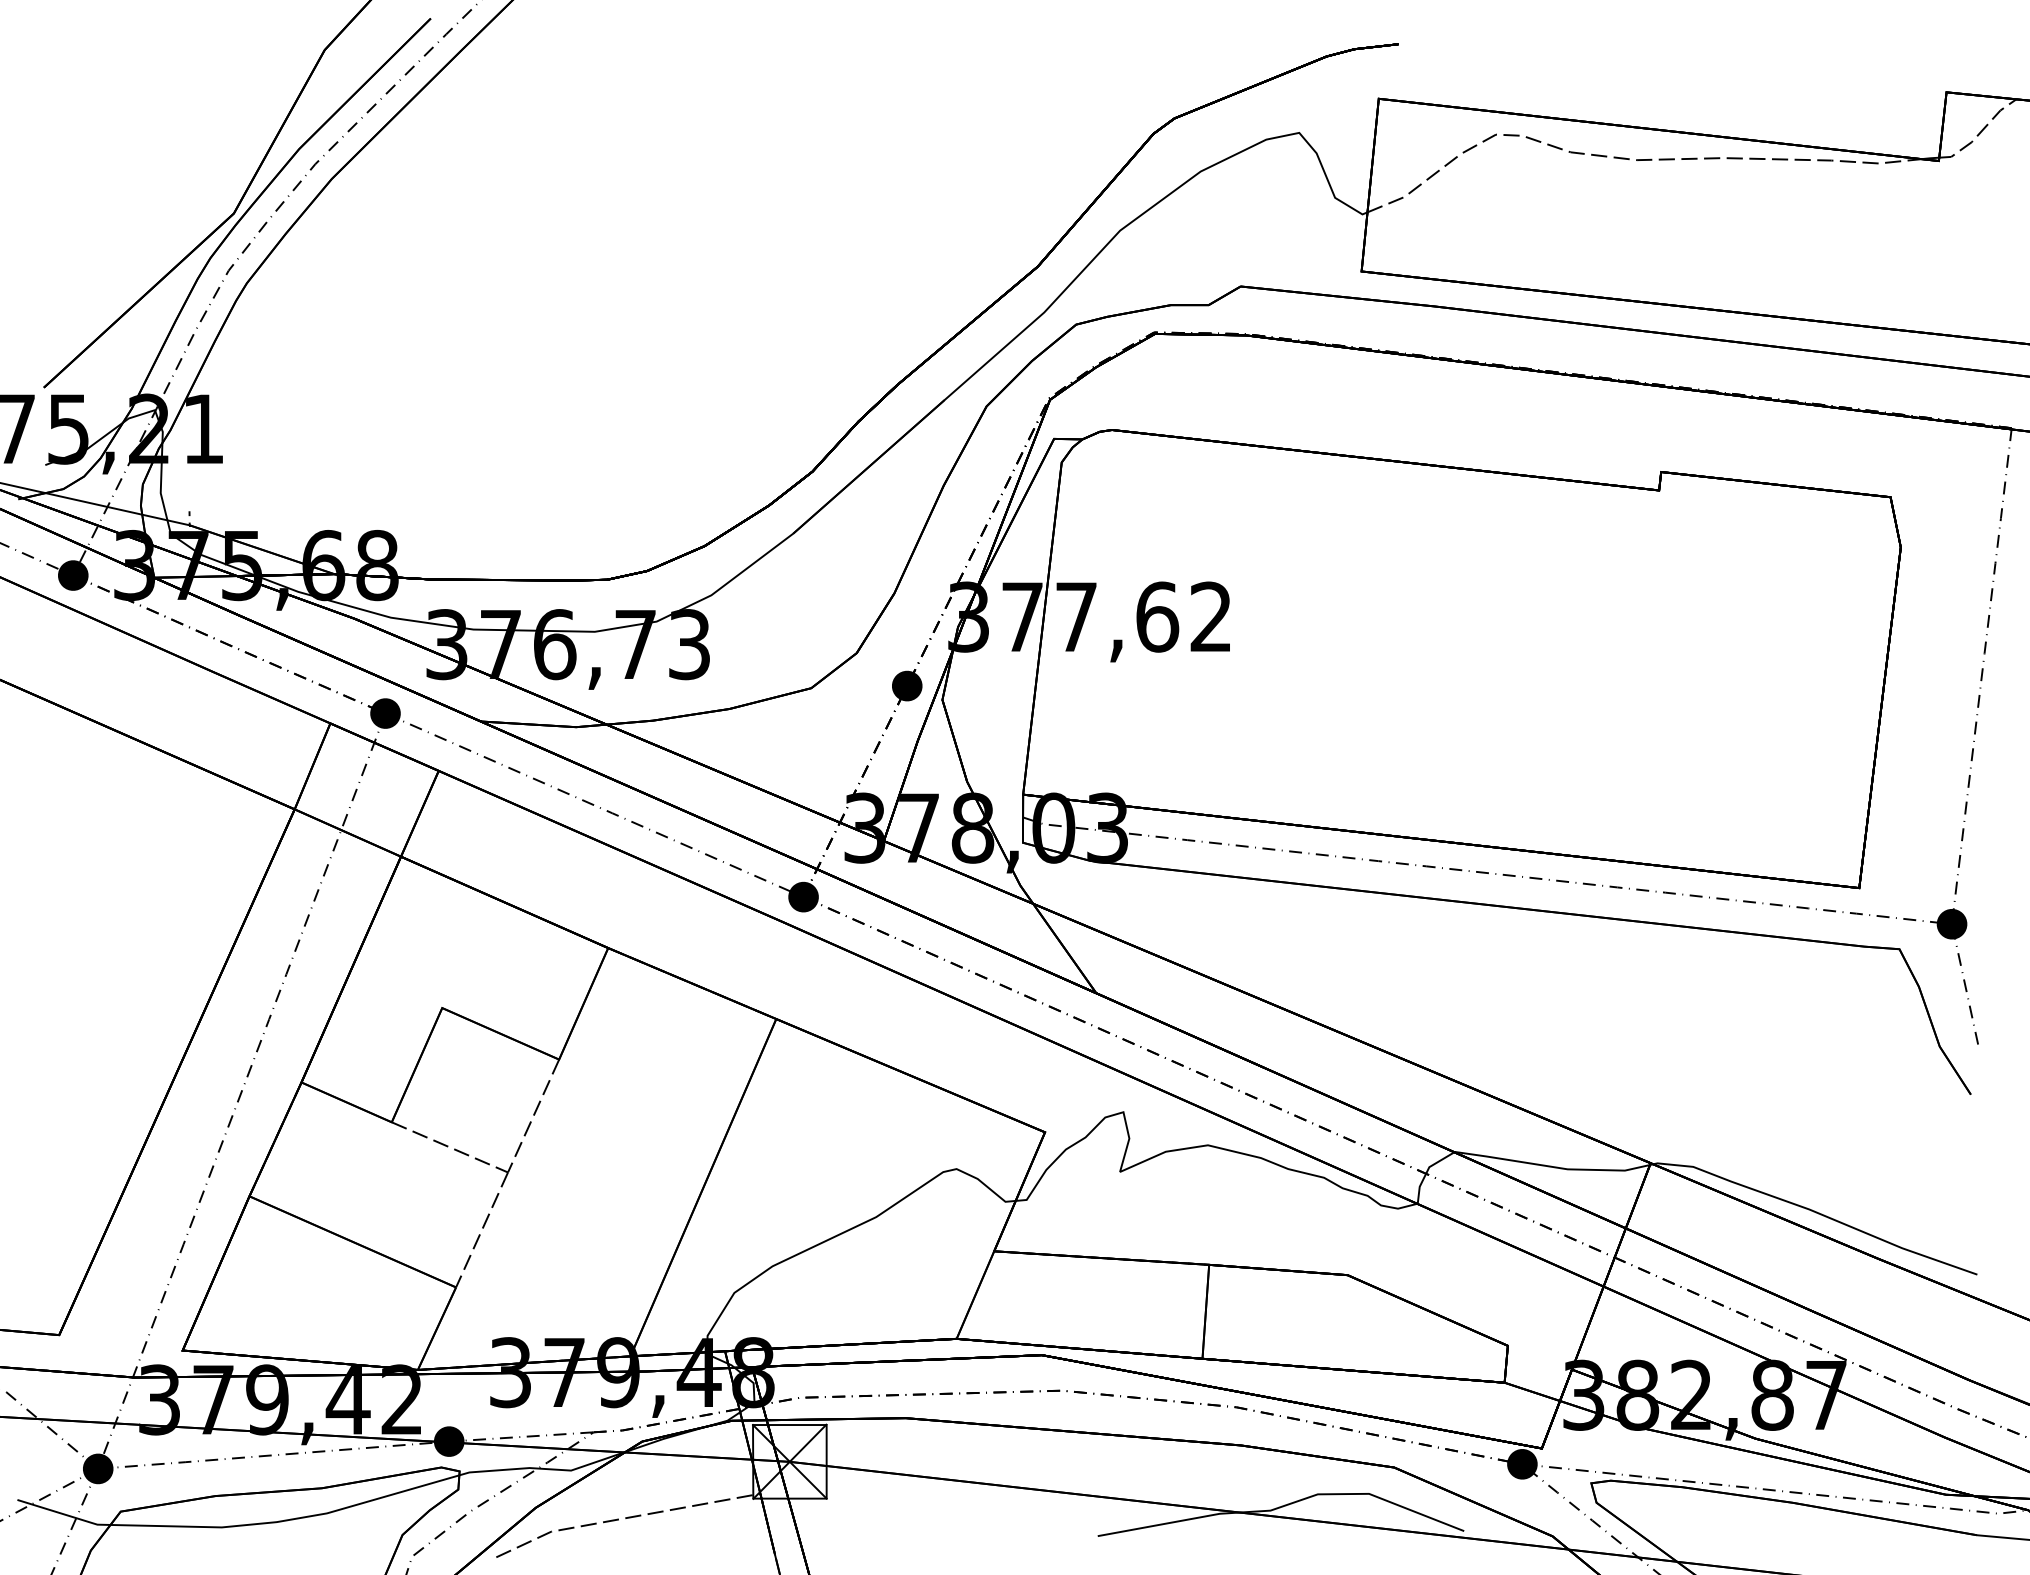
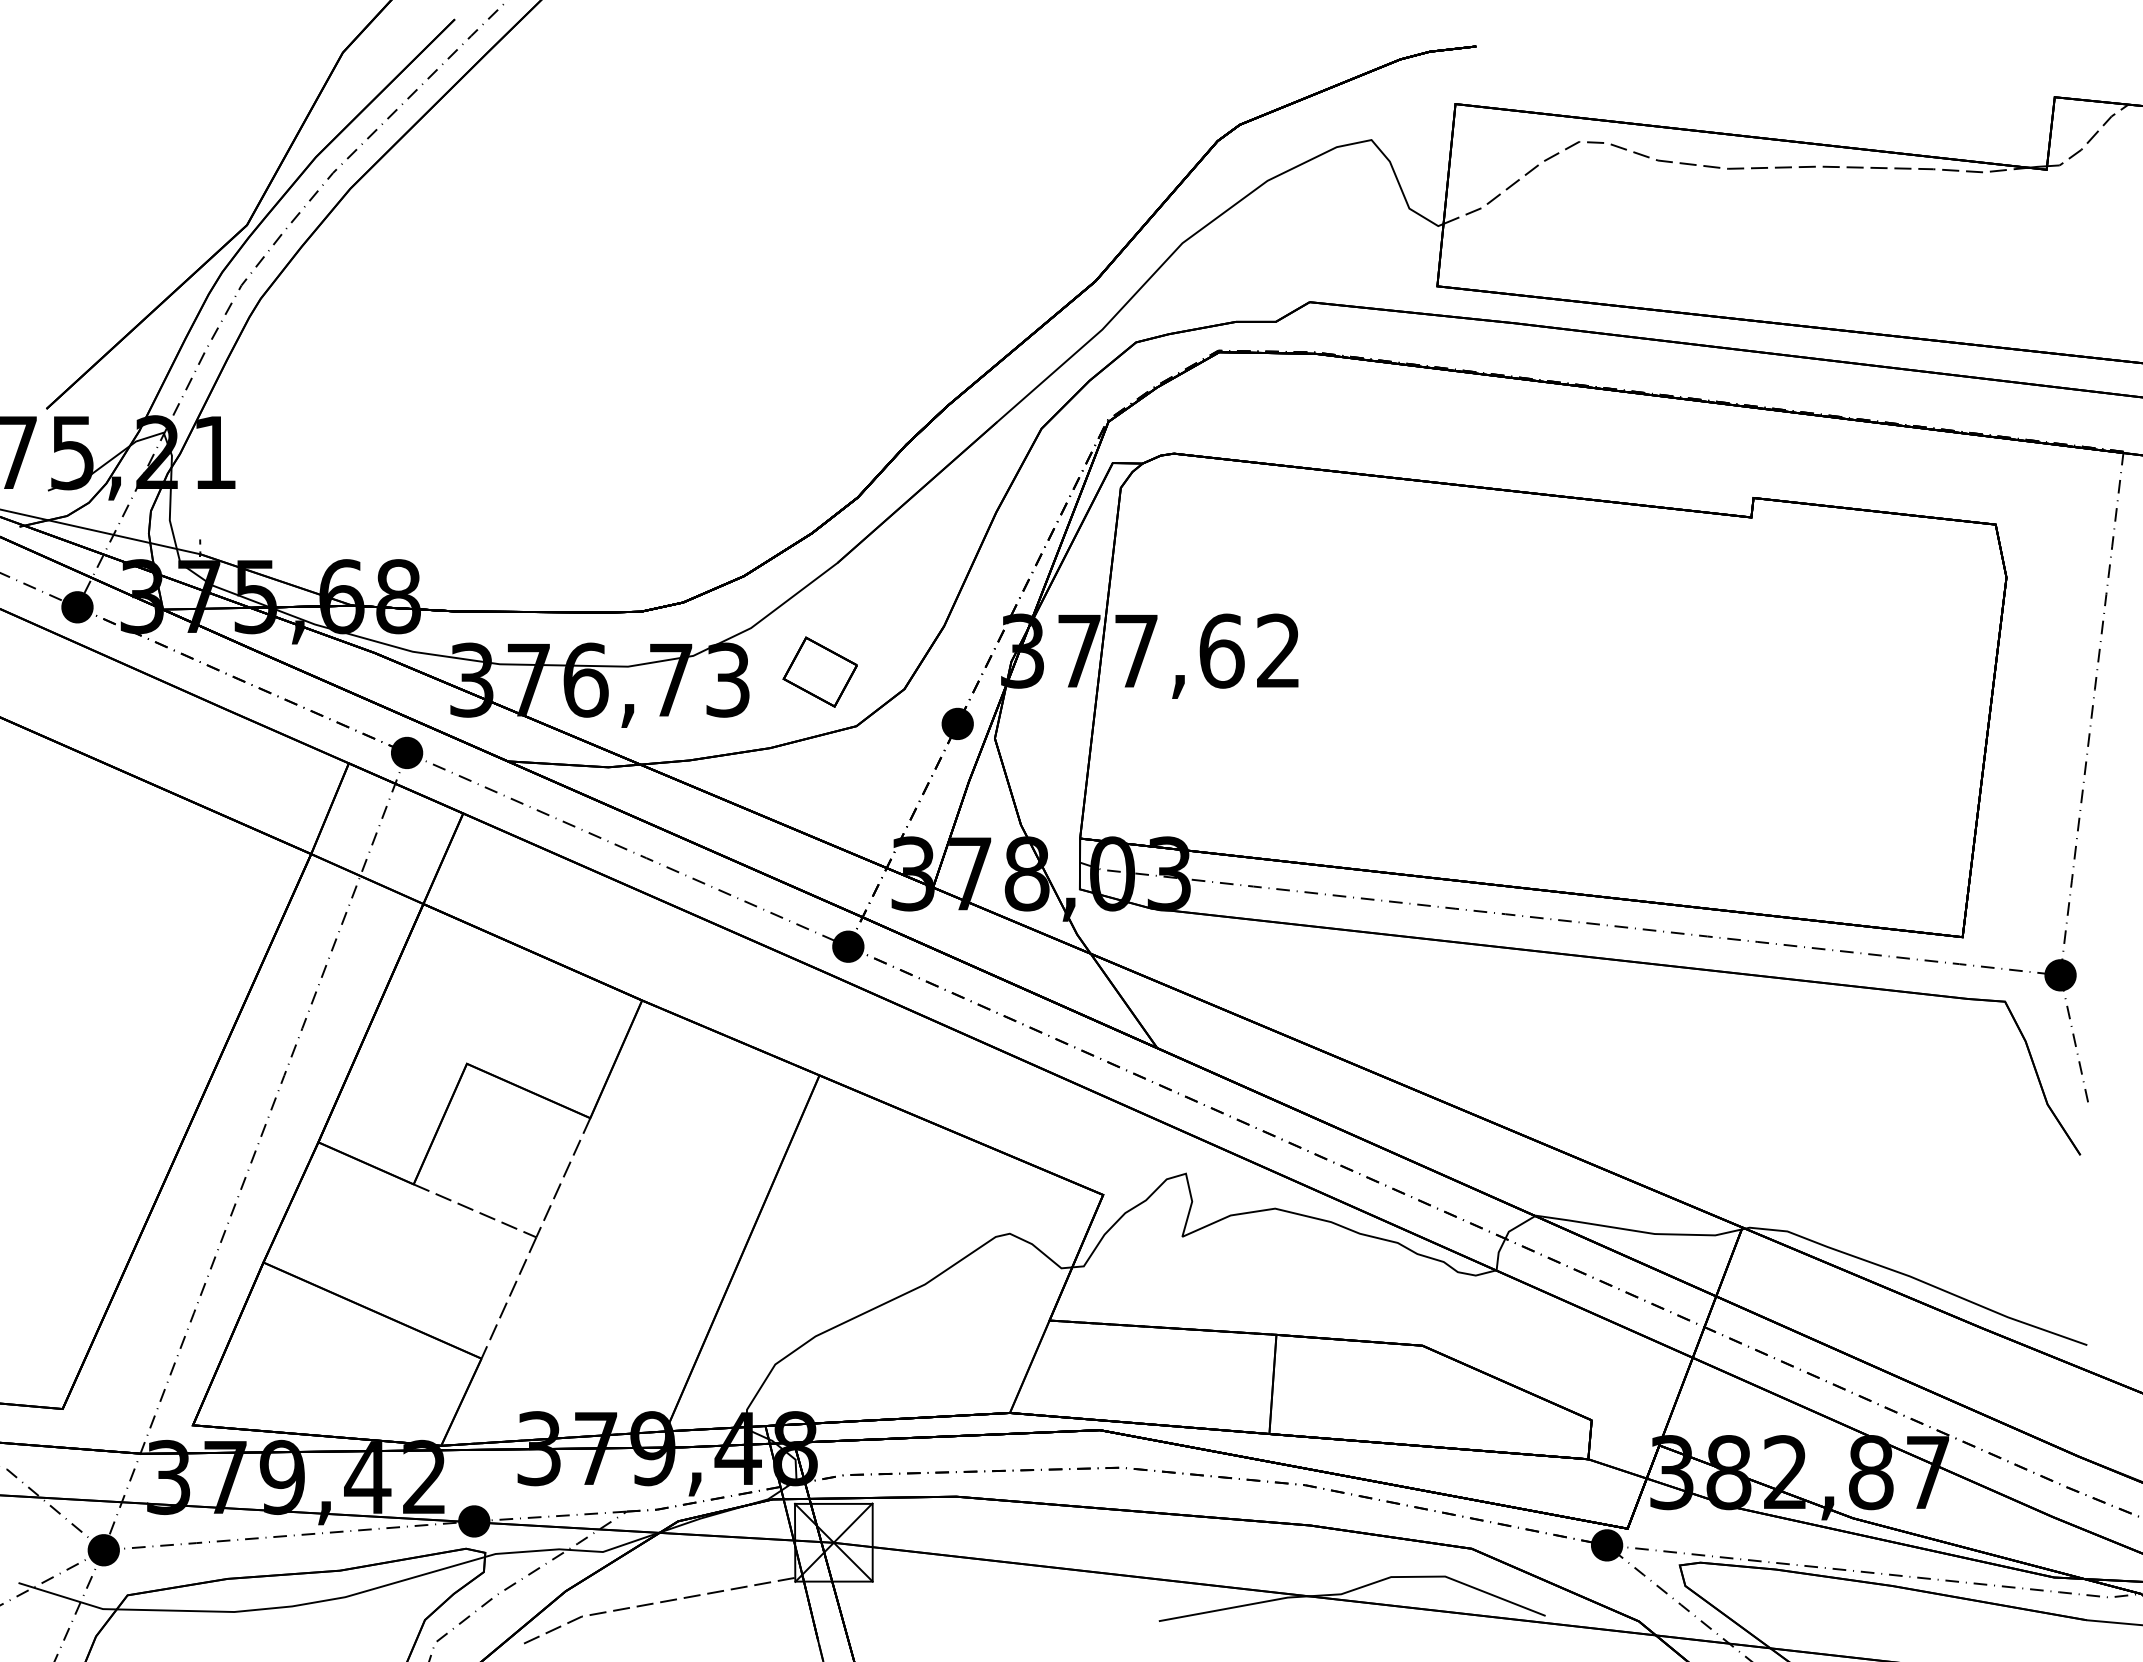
part: (776, 636) -> (819, 671), added

